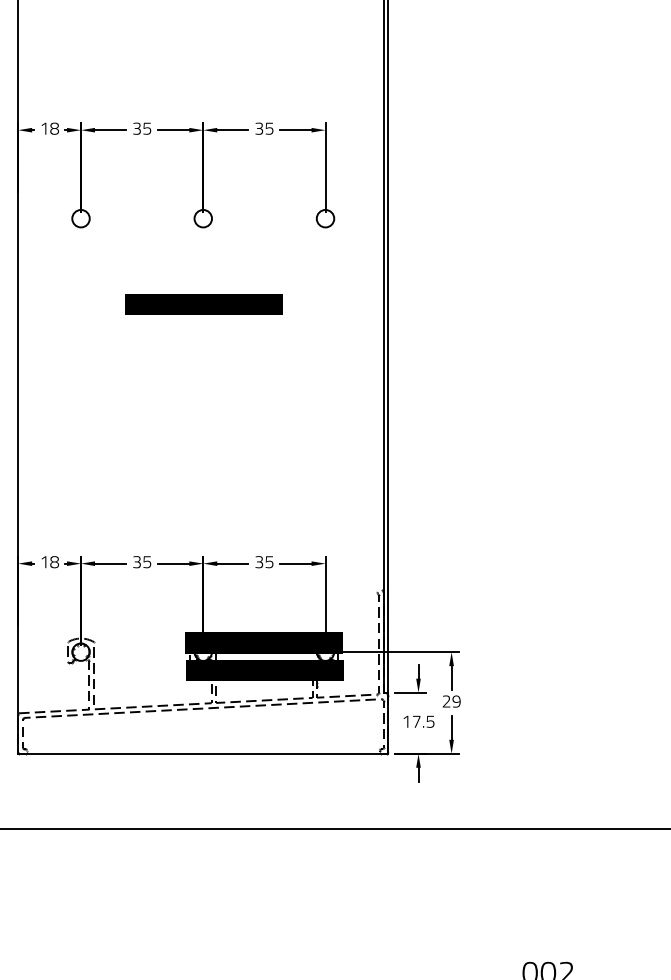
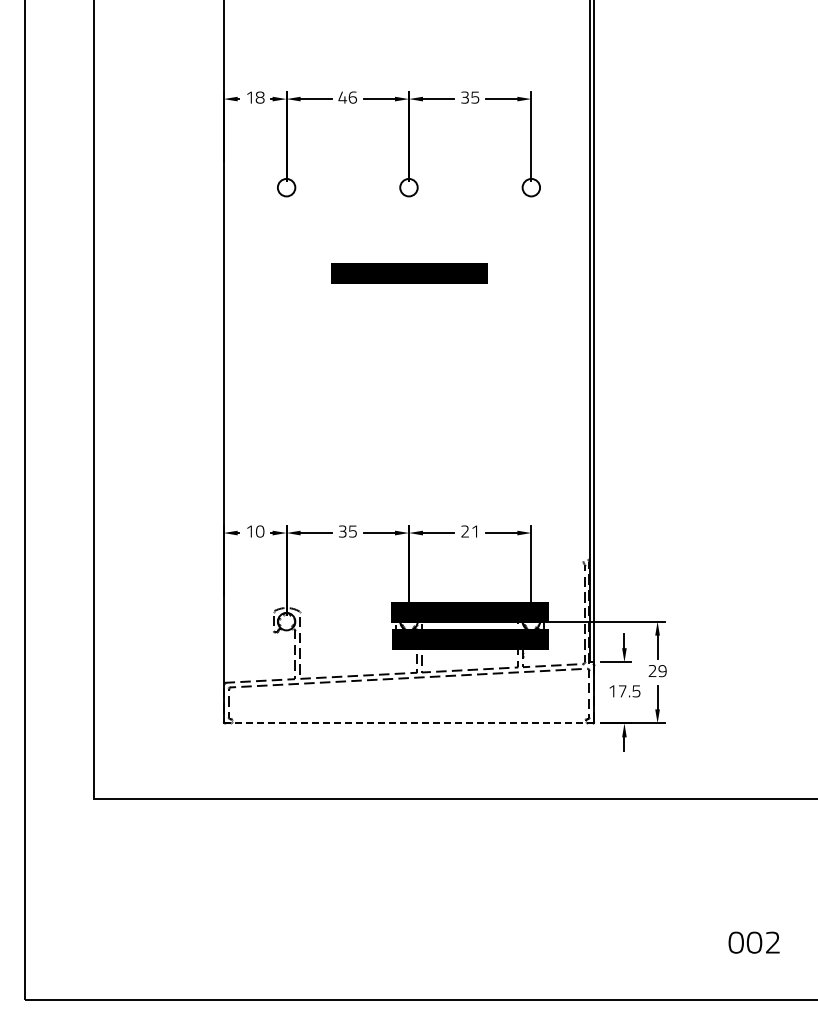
text: (141, 128) -> (347, 97), 35 -> 46
text: (53, 562) -> (259, 531), 18 -> 10
text: (264, 562) -> (470, 531), 35 -> 21
line: (202, 753) -> (408, 723), solid -> dashed

